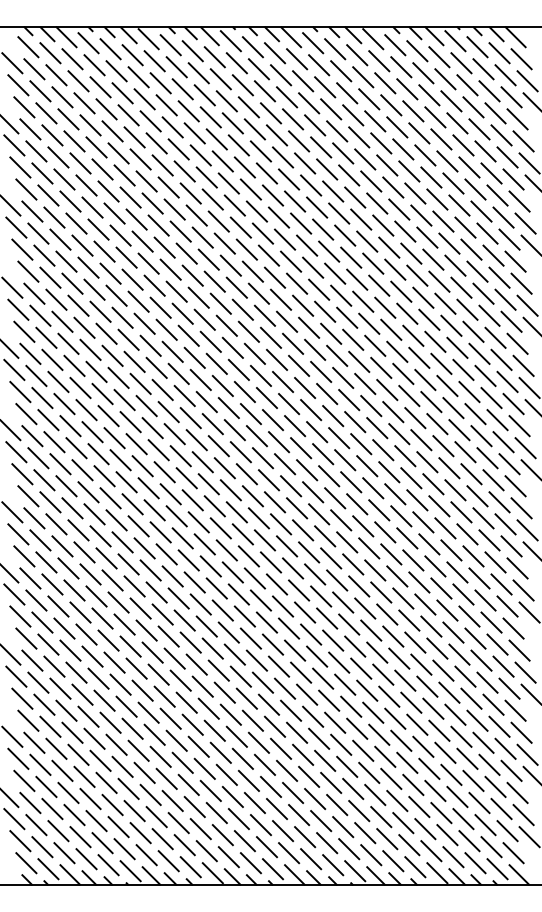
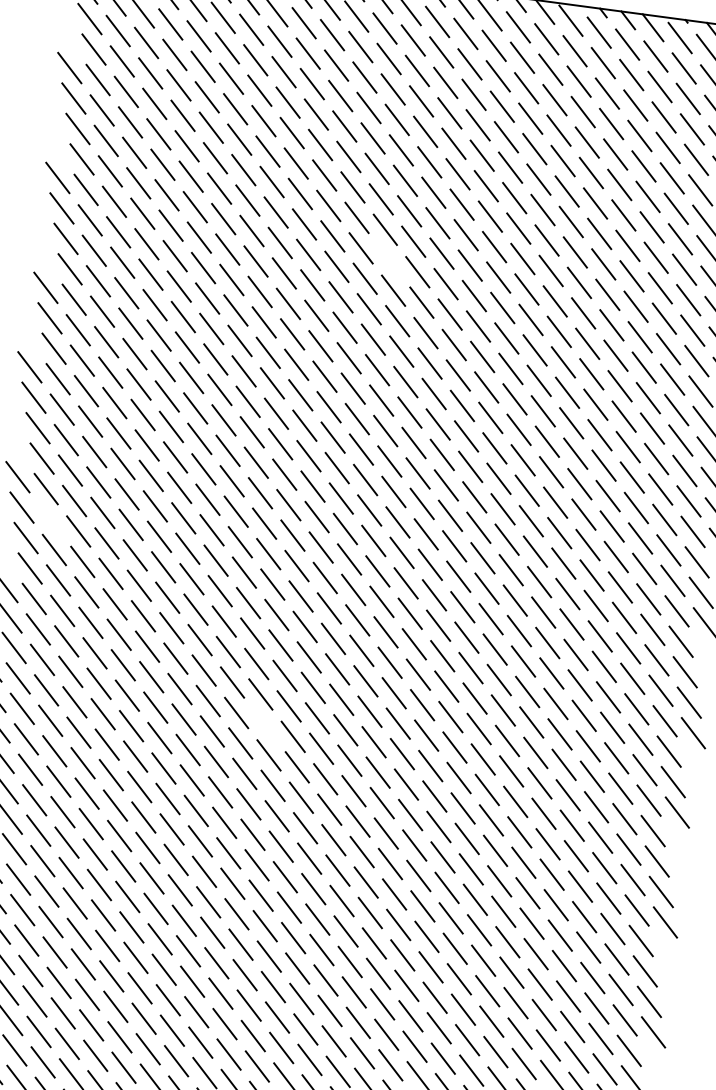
line: (262, 233) -> (388, 260), removed
line: (38, 458) -> (50, 520), removed
line: (216, 588) -> (264, 724), removed

